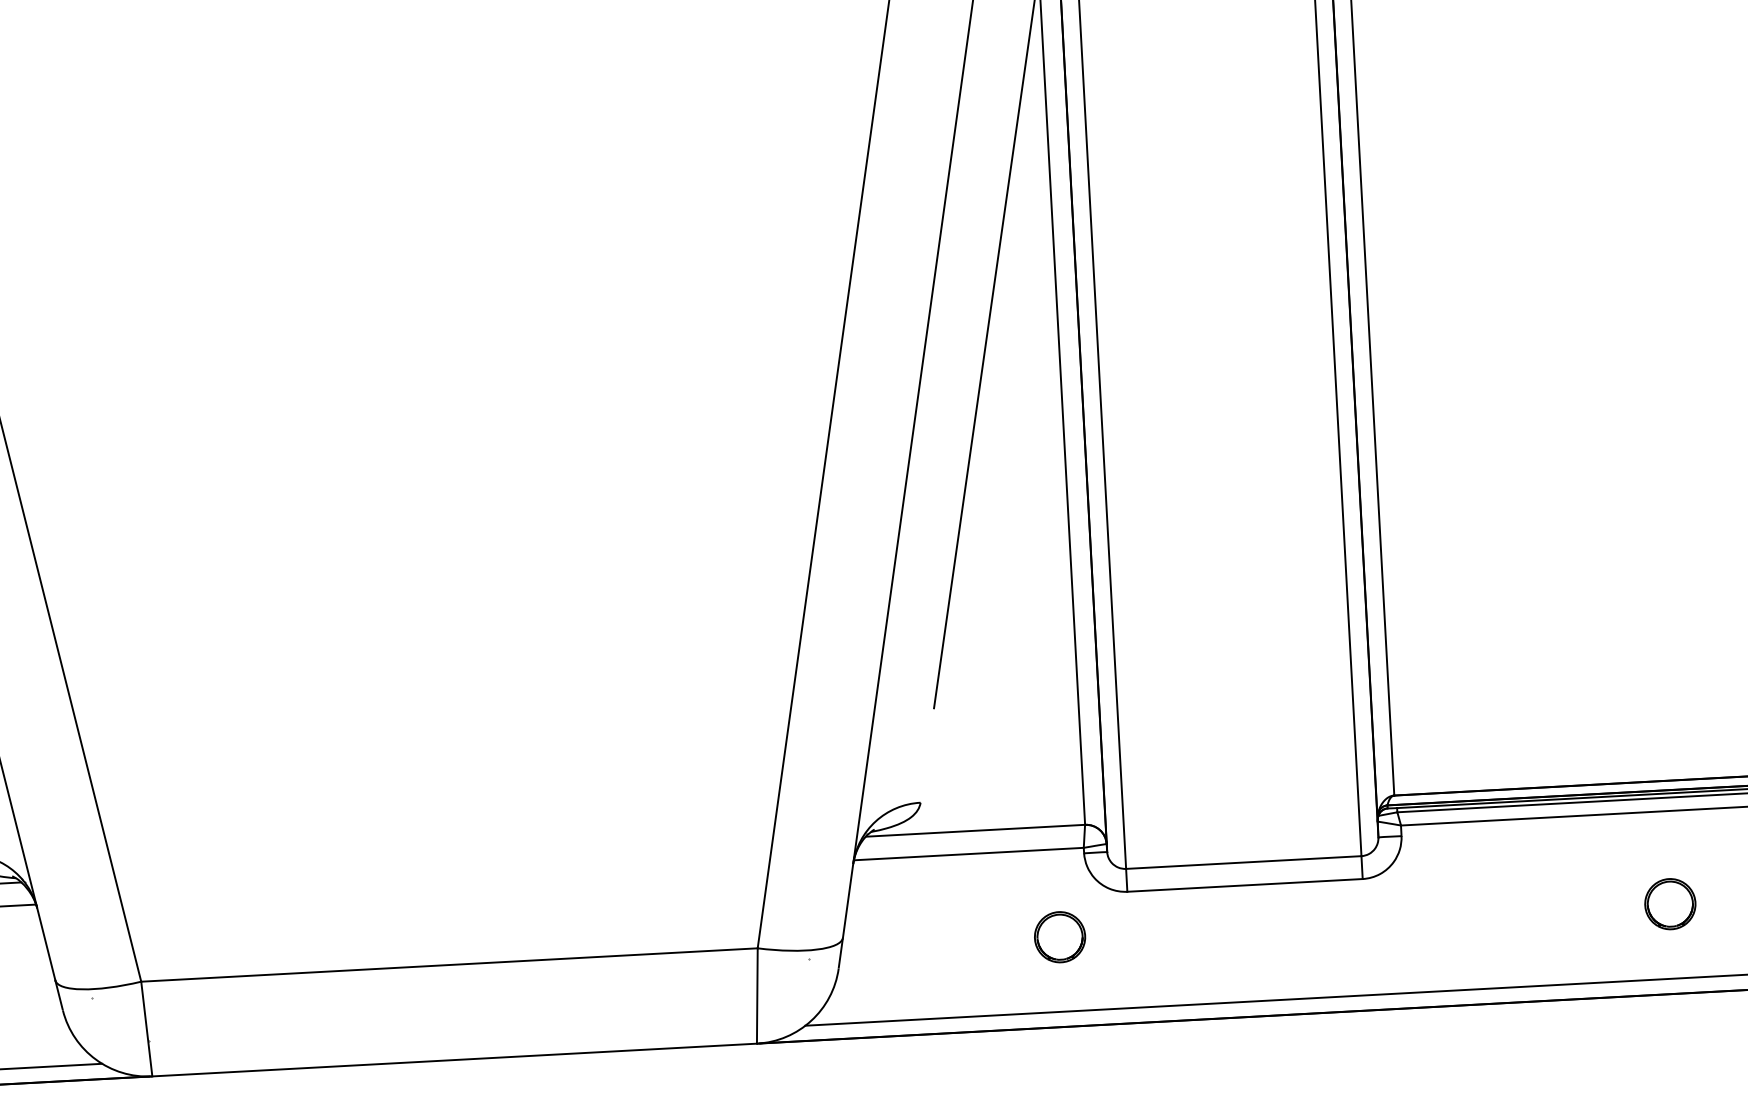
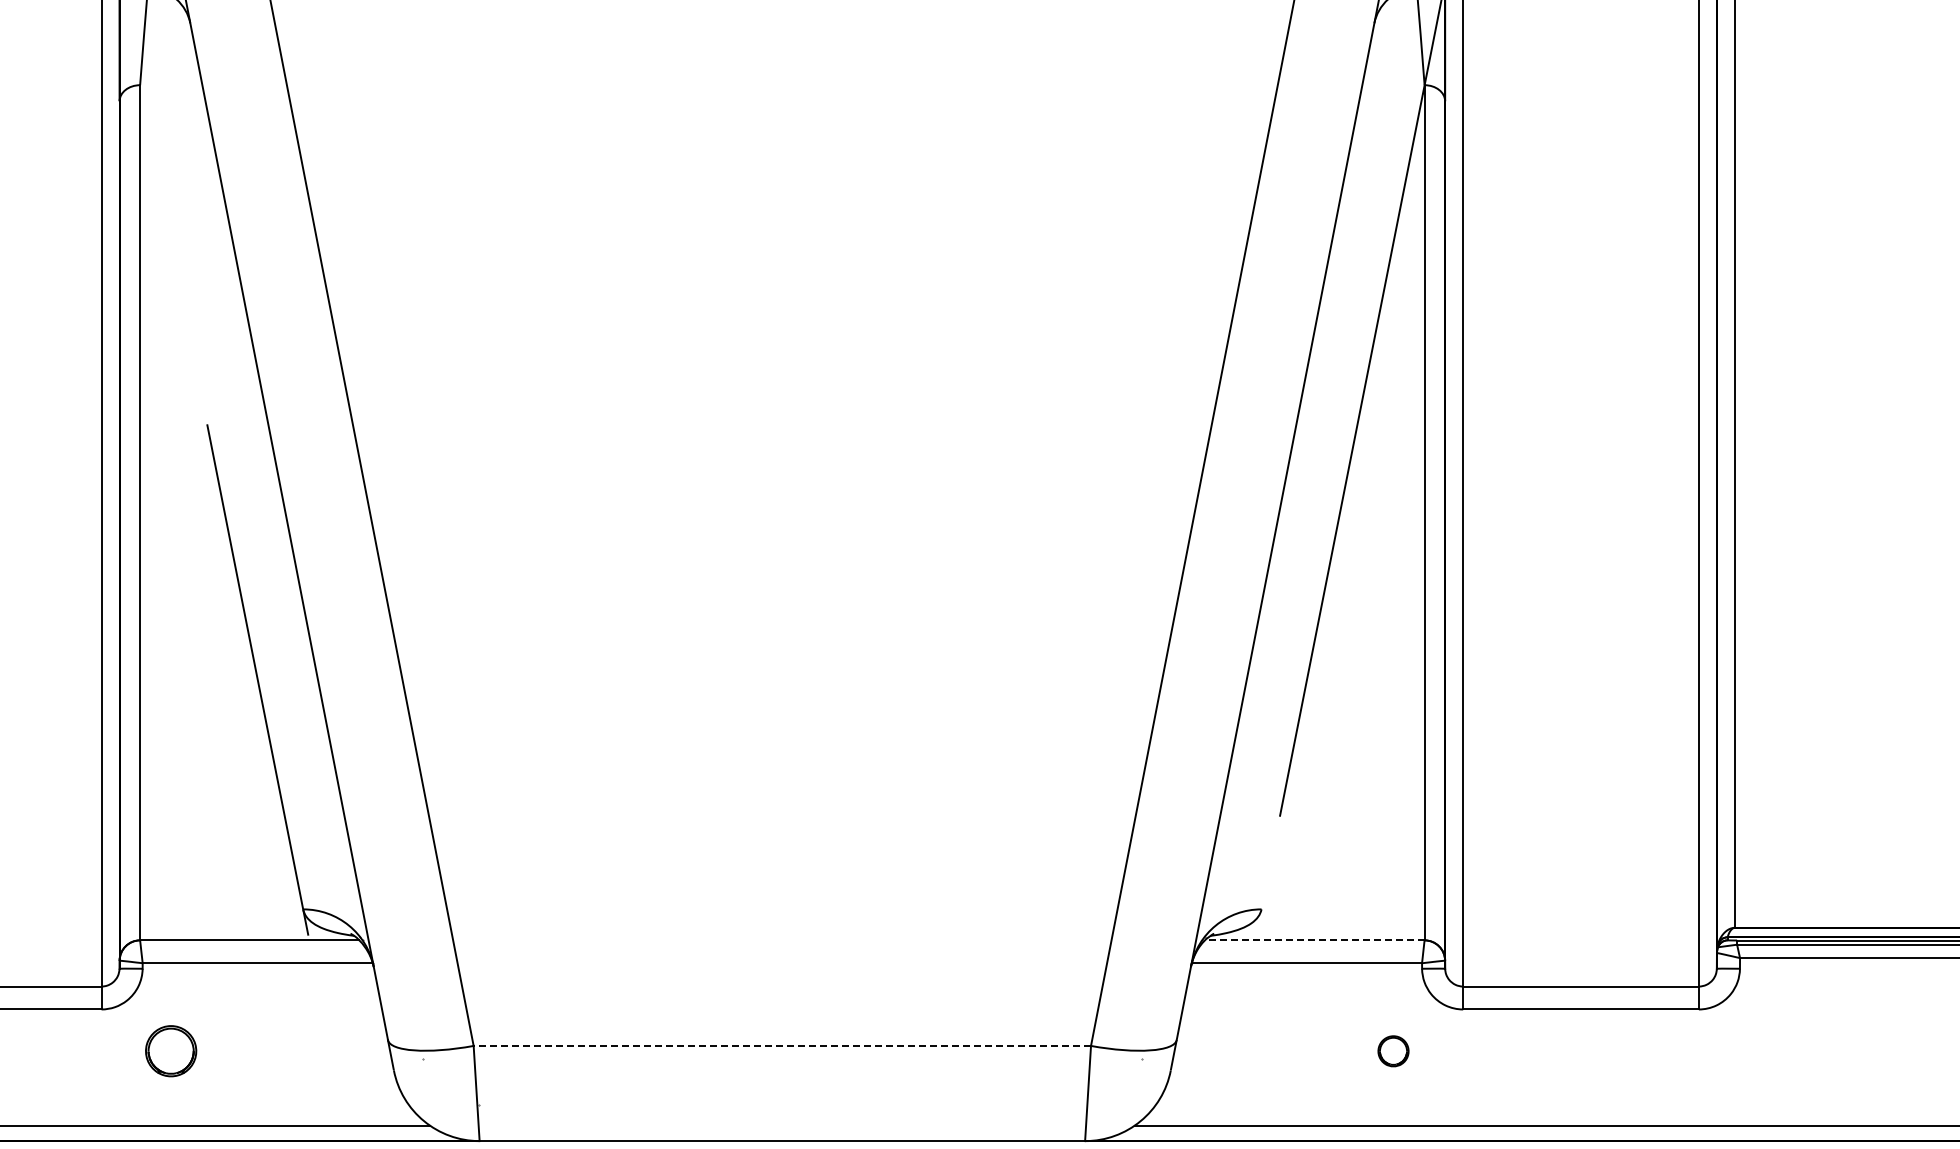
line: (975, 830) -> (1314, 940), solid -> dashed
part: (1060, 937) -> (1393, 1051), size x0.6
line: (449, 964) -> (782, 1045), solid -> dashed

